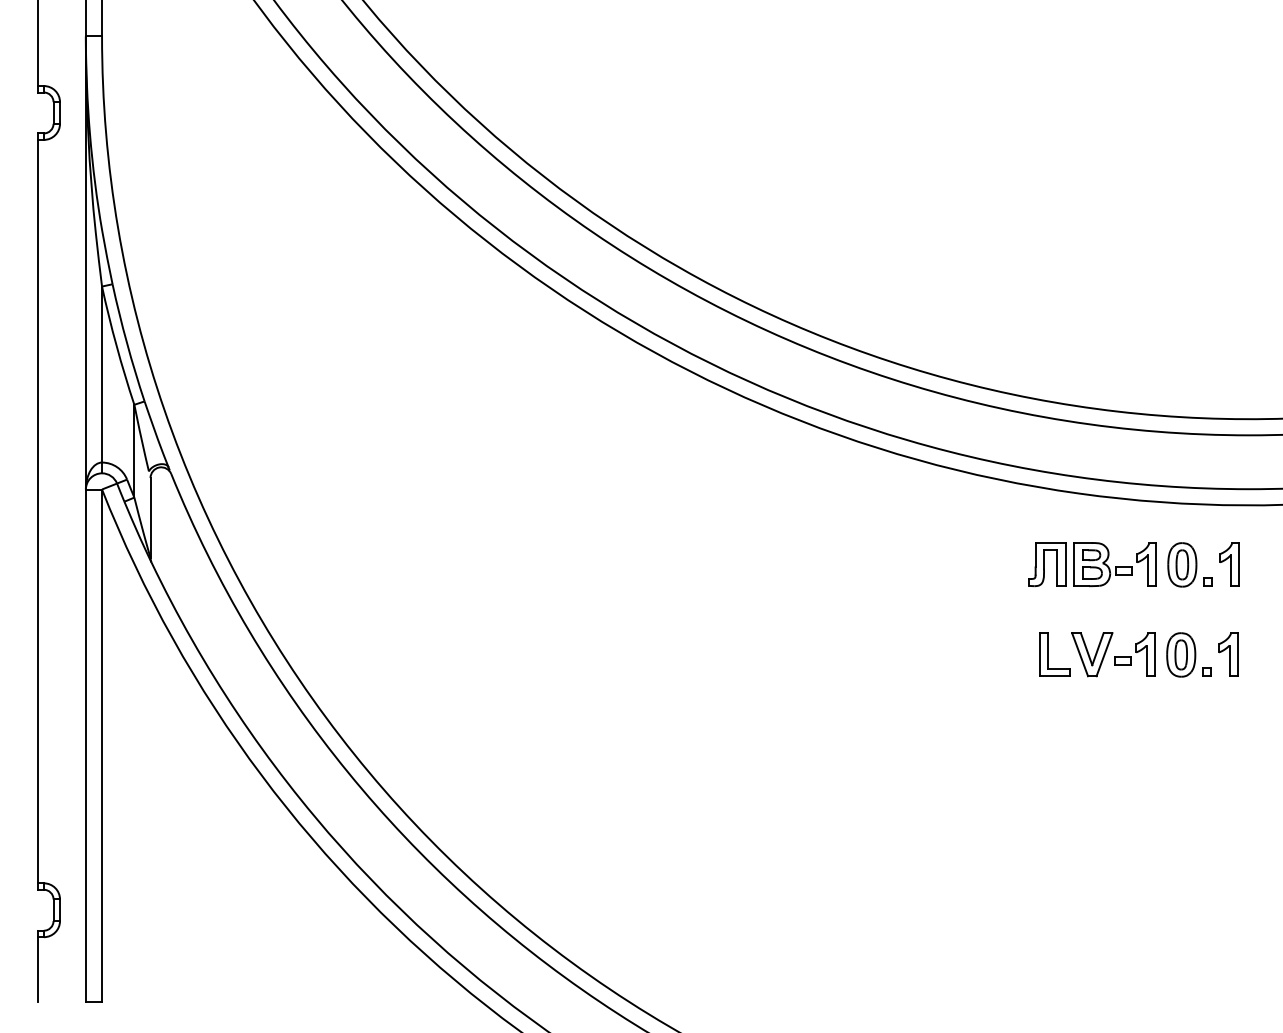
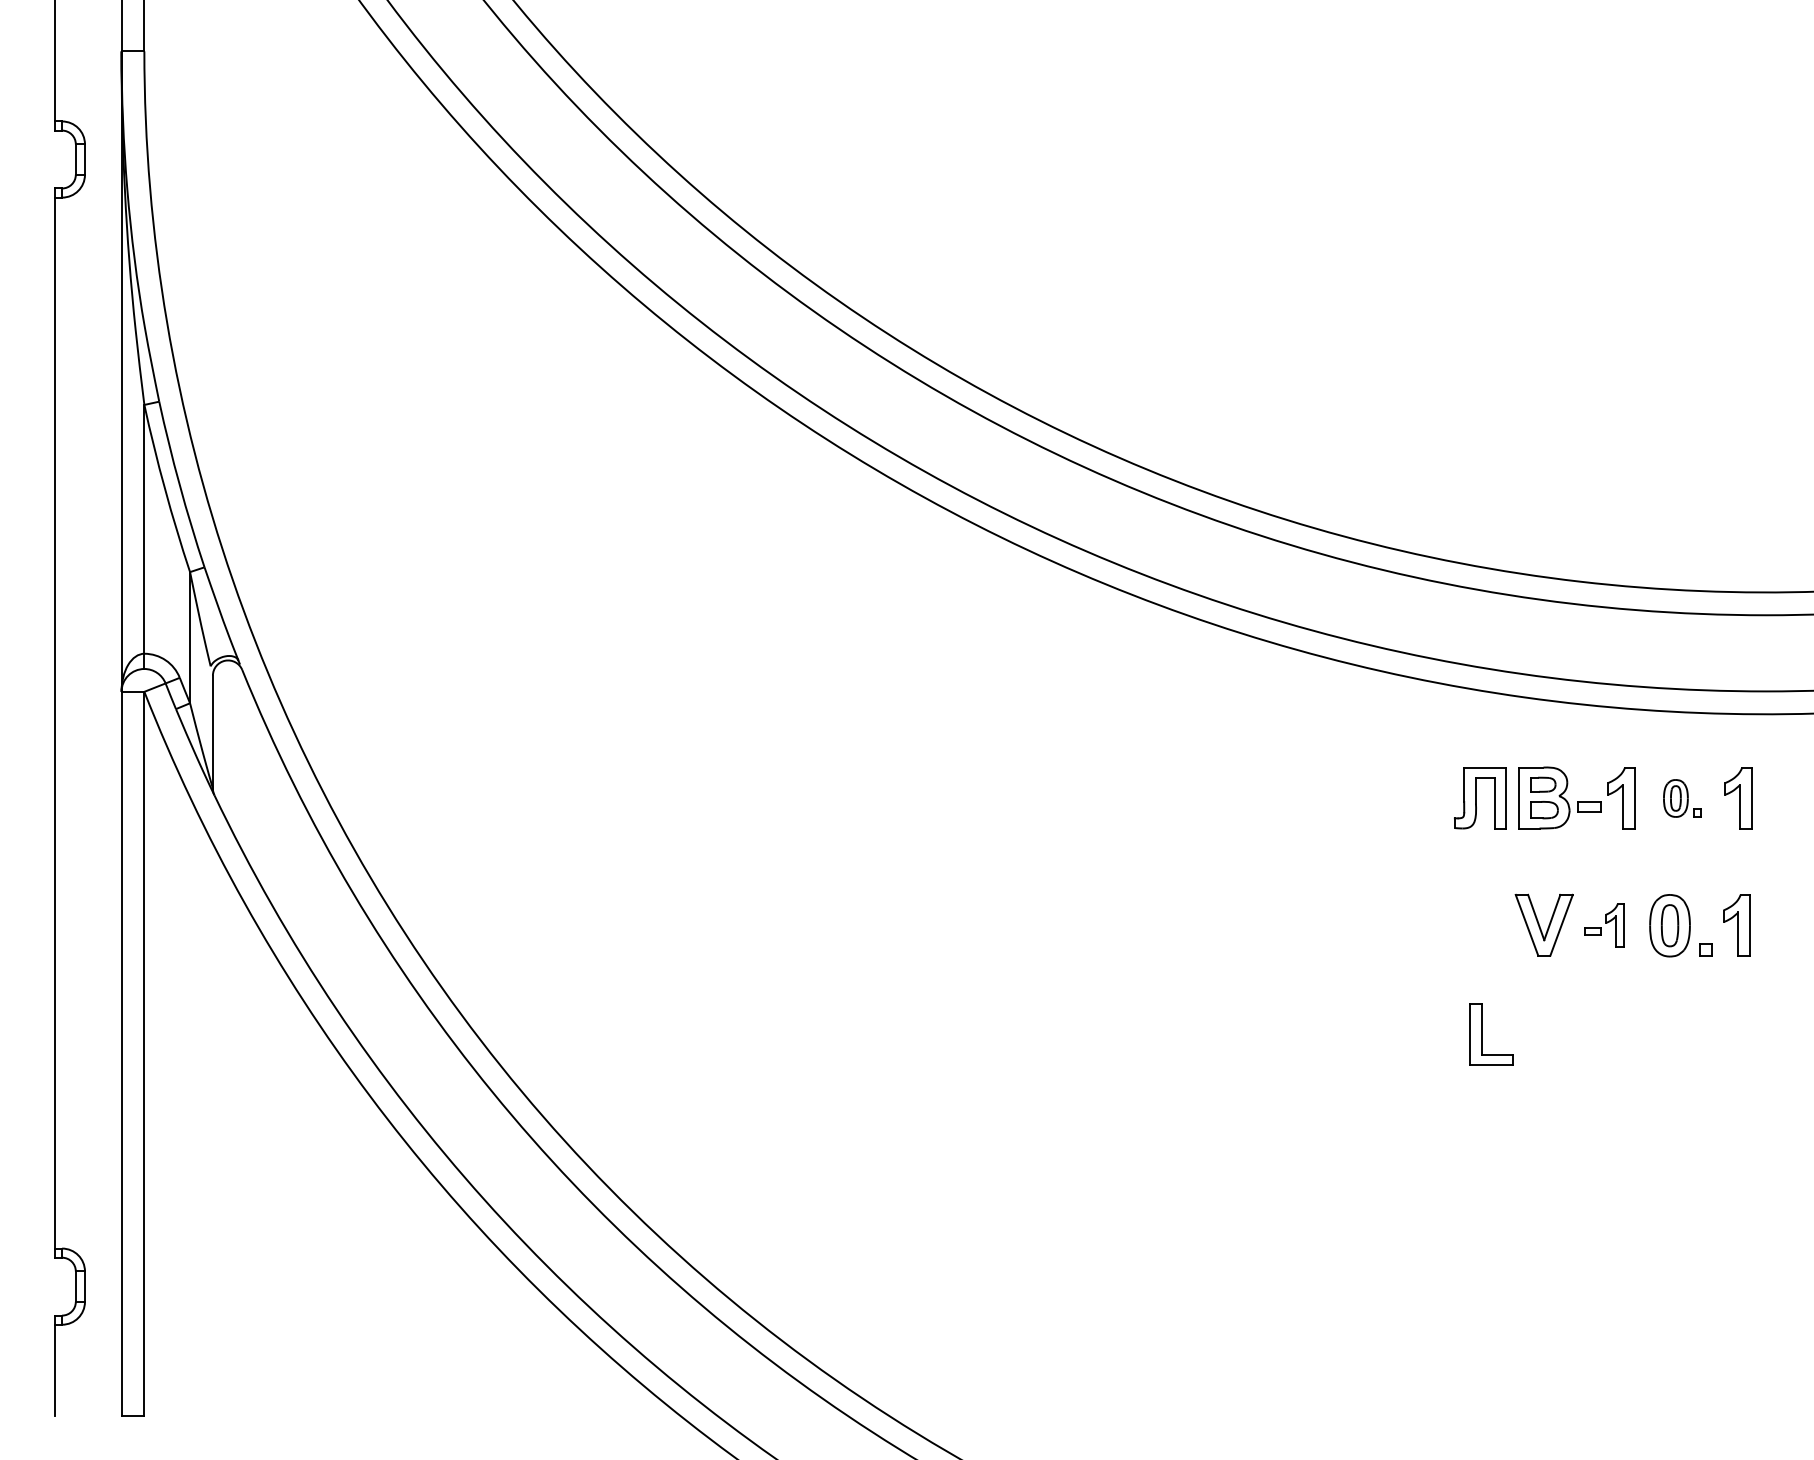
part: (1189, 564) -> (1681, 797), size x0.6
part: (1054, 654) -> (1490, 1033), moved
part: (1134, 654) -> (1603, 925), size x0.7

